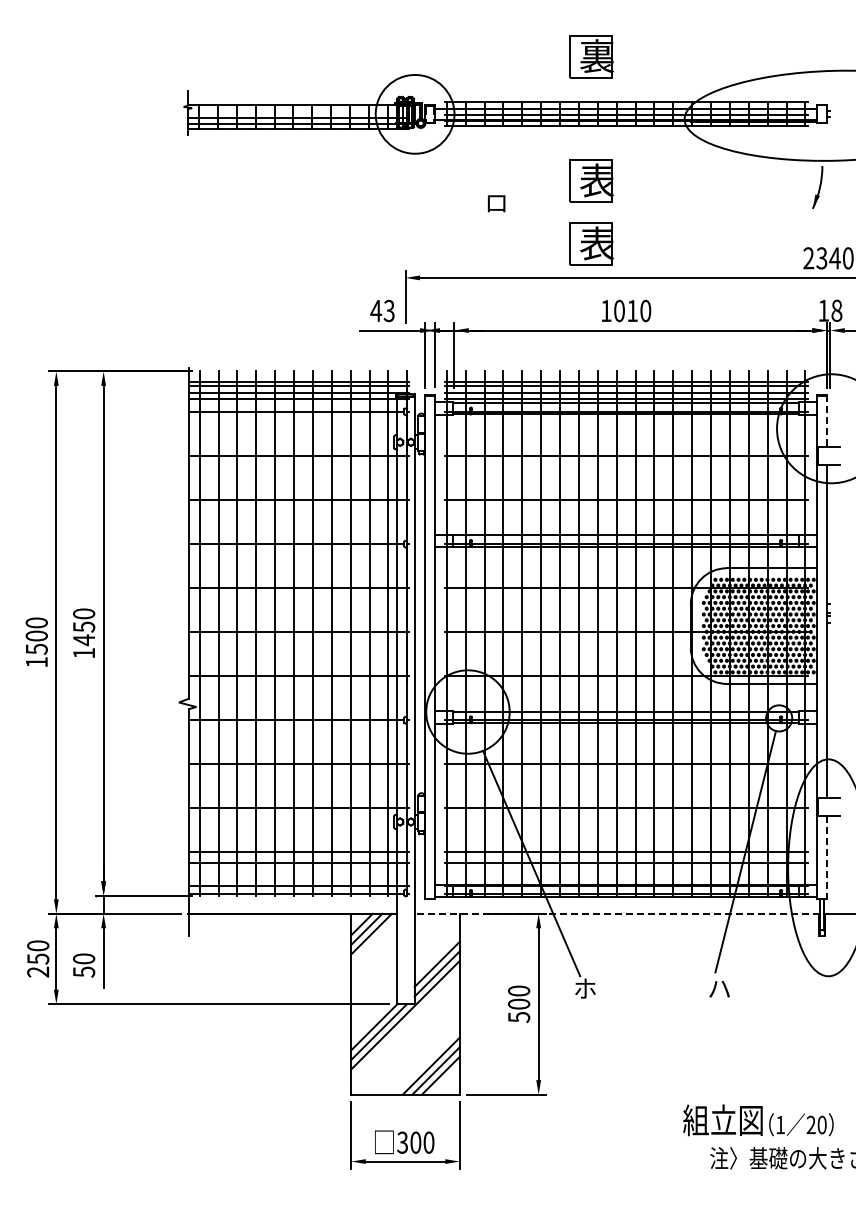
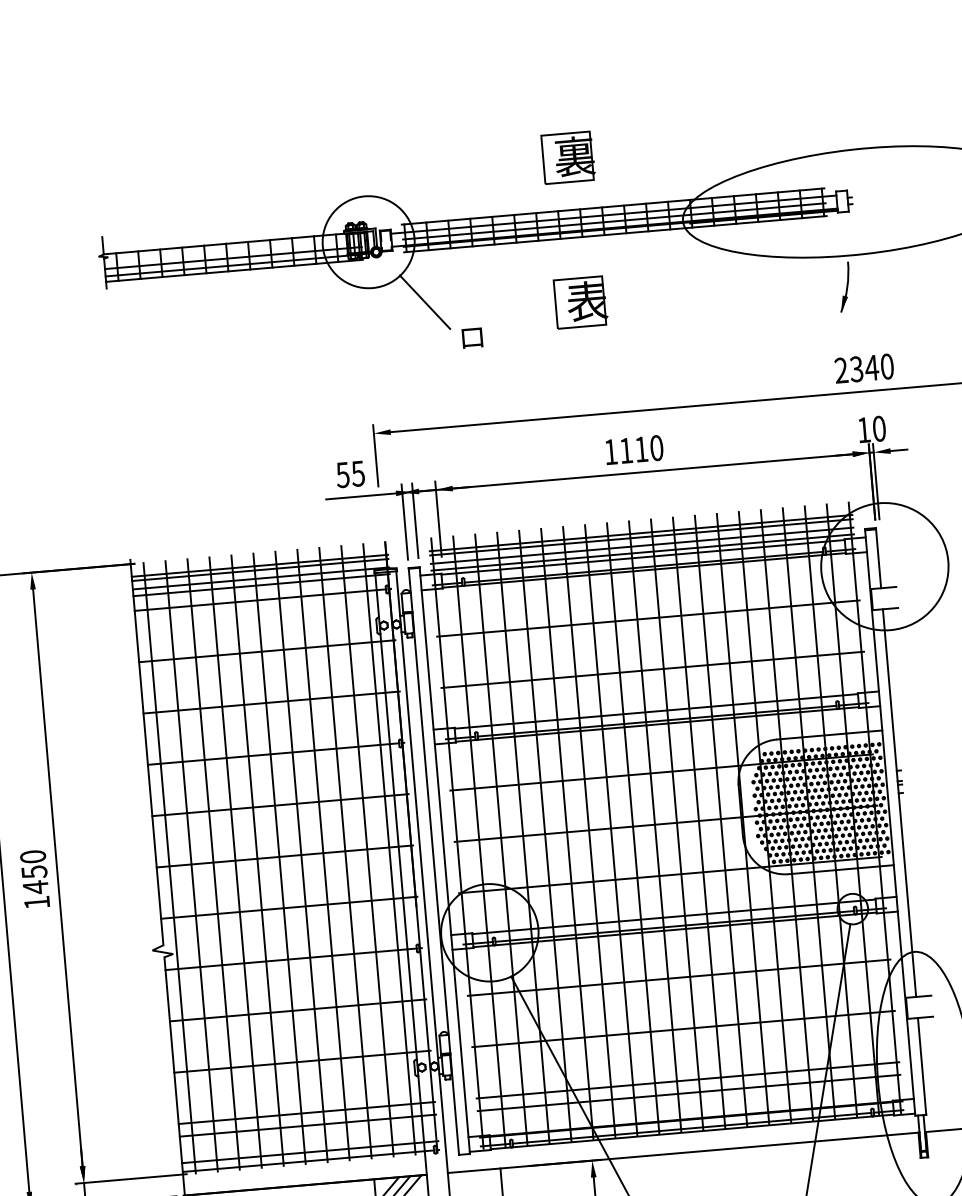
line: (458, 169) -> (424, 302), added
part: (591, 243) -> (586, 374), removed
text: (382, 310) -> (350, 473), 43 -> 55
text: (619, 310) -> (626, 450), 1010 -> 1110
text: (836, 310) -> (878, 428), 18 -> 10
line: (826, 421) -> (878, 558), dashed -> solid
line: (826, 857) -> (921, 1066), dashed -> solid
line: (617, 913) -> (684, 1152), dashed -> solid

